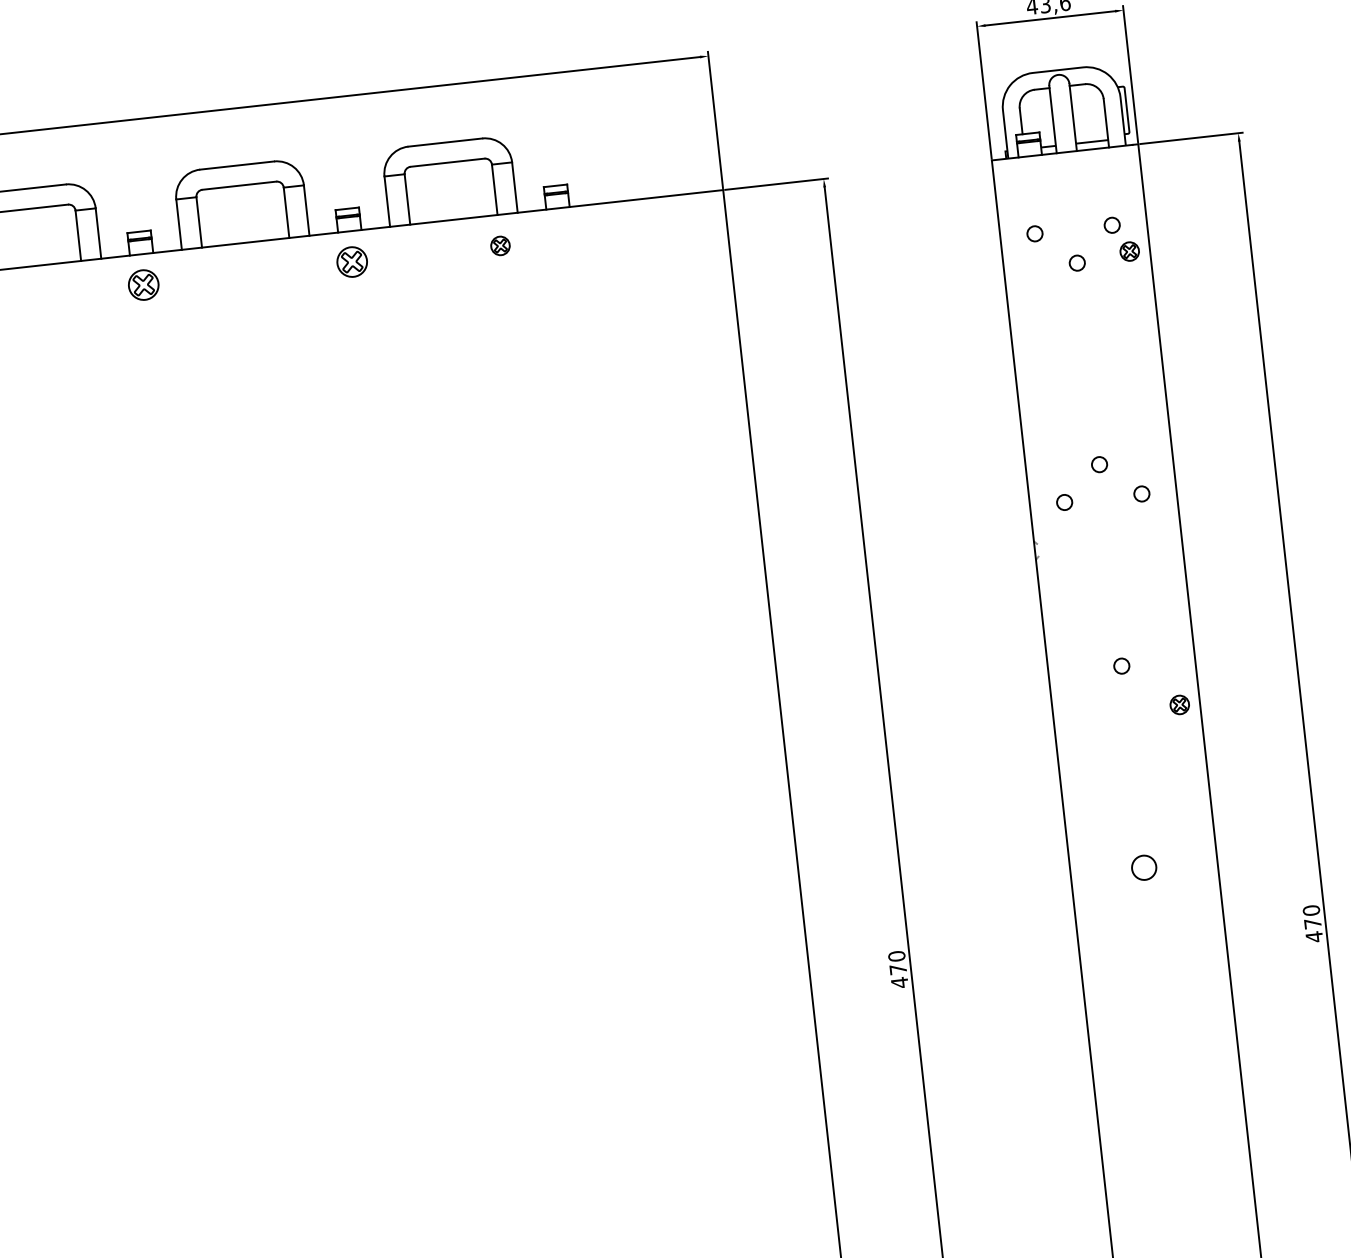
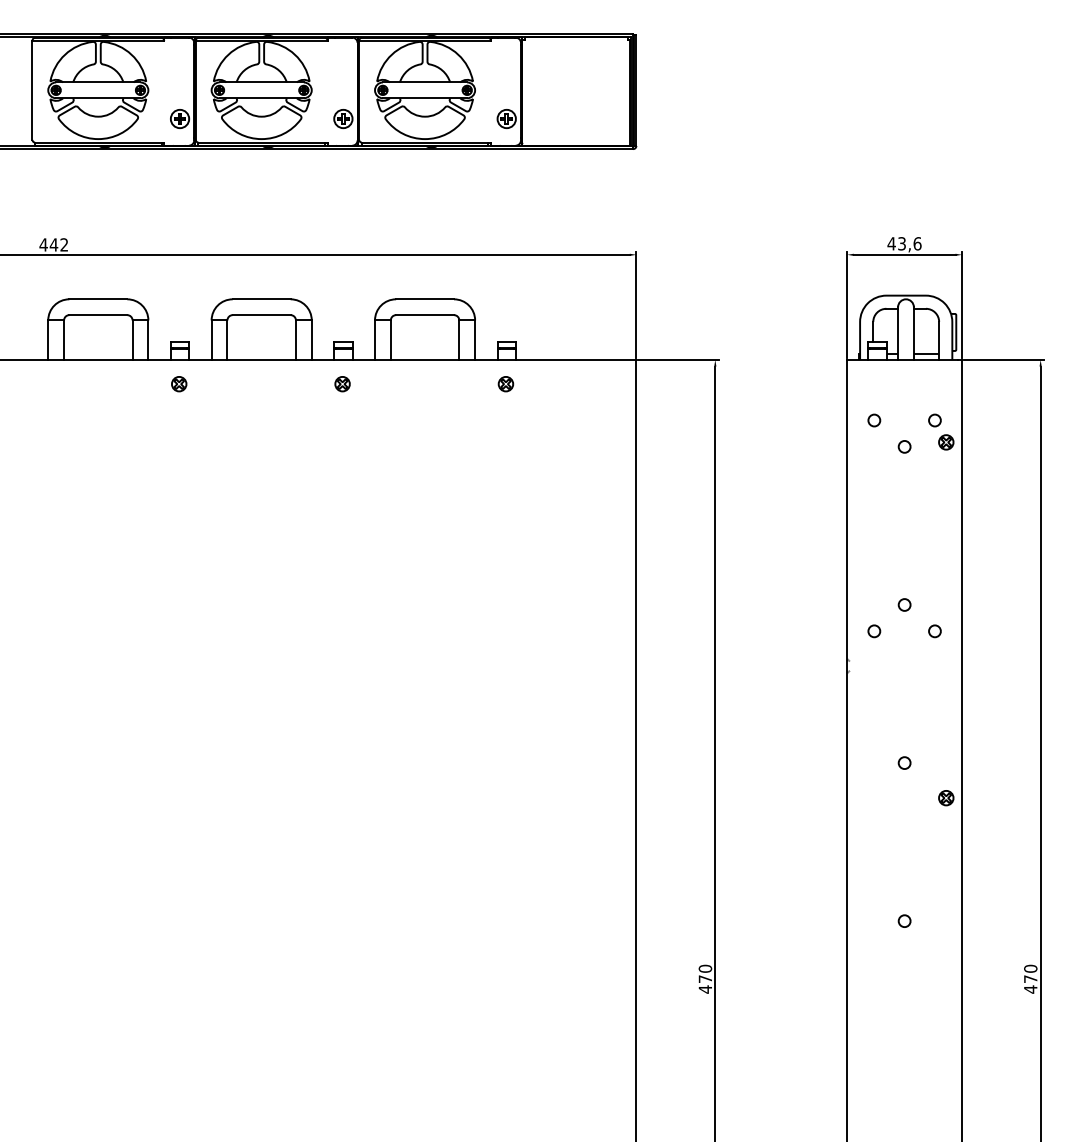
part: (499, 246) -> (505, 384), moved
part: (352, 262) -> (342, 384), size x0.62
part: (144, 285) -> (179, 384), size x0.62
circle: (1143, 866) -> (904, 920), size x0.62

